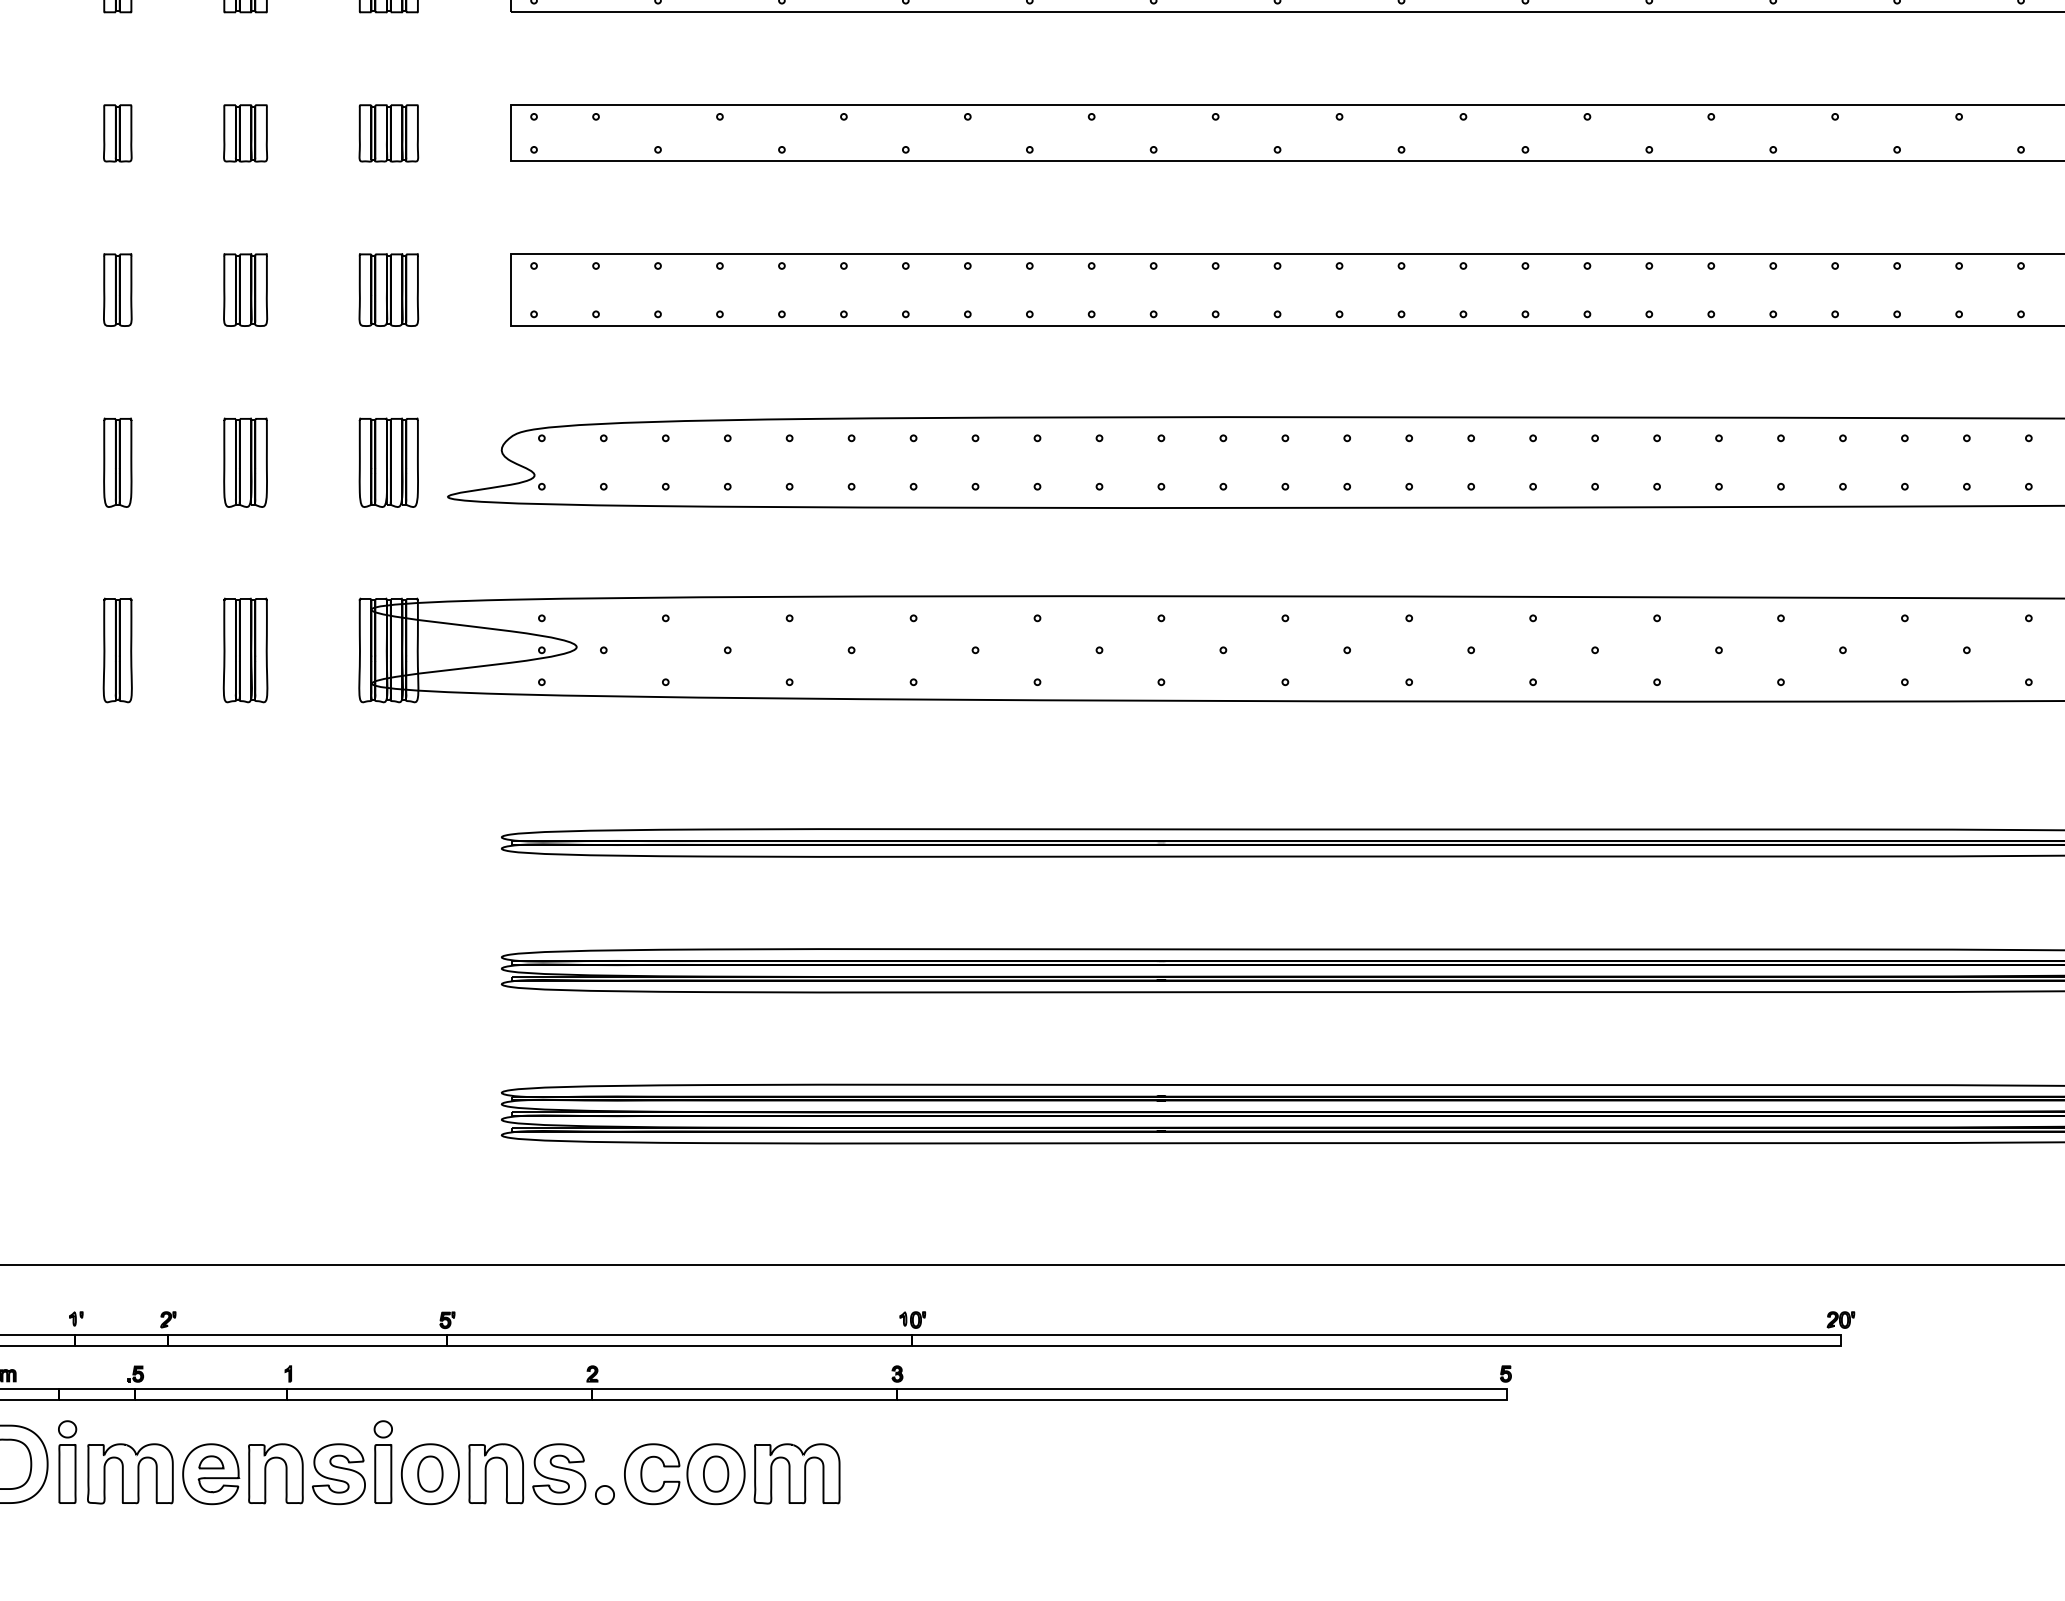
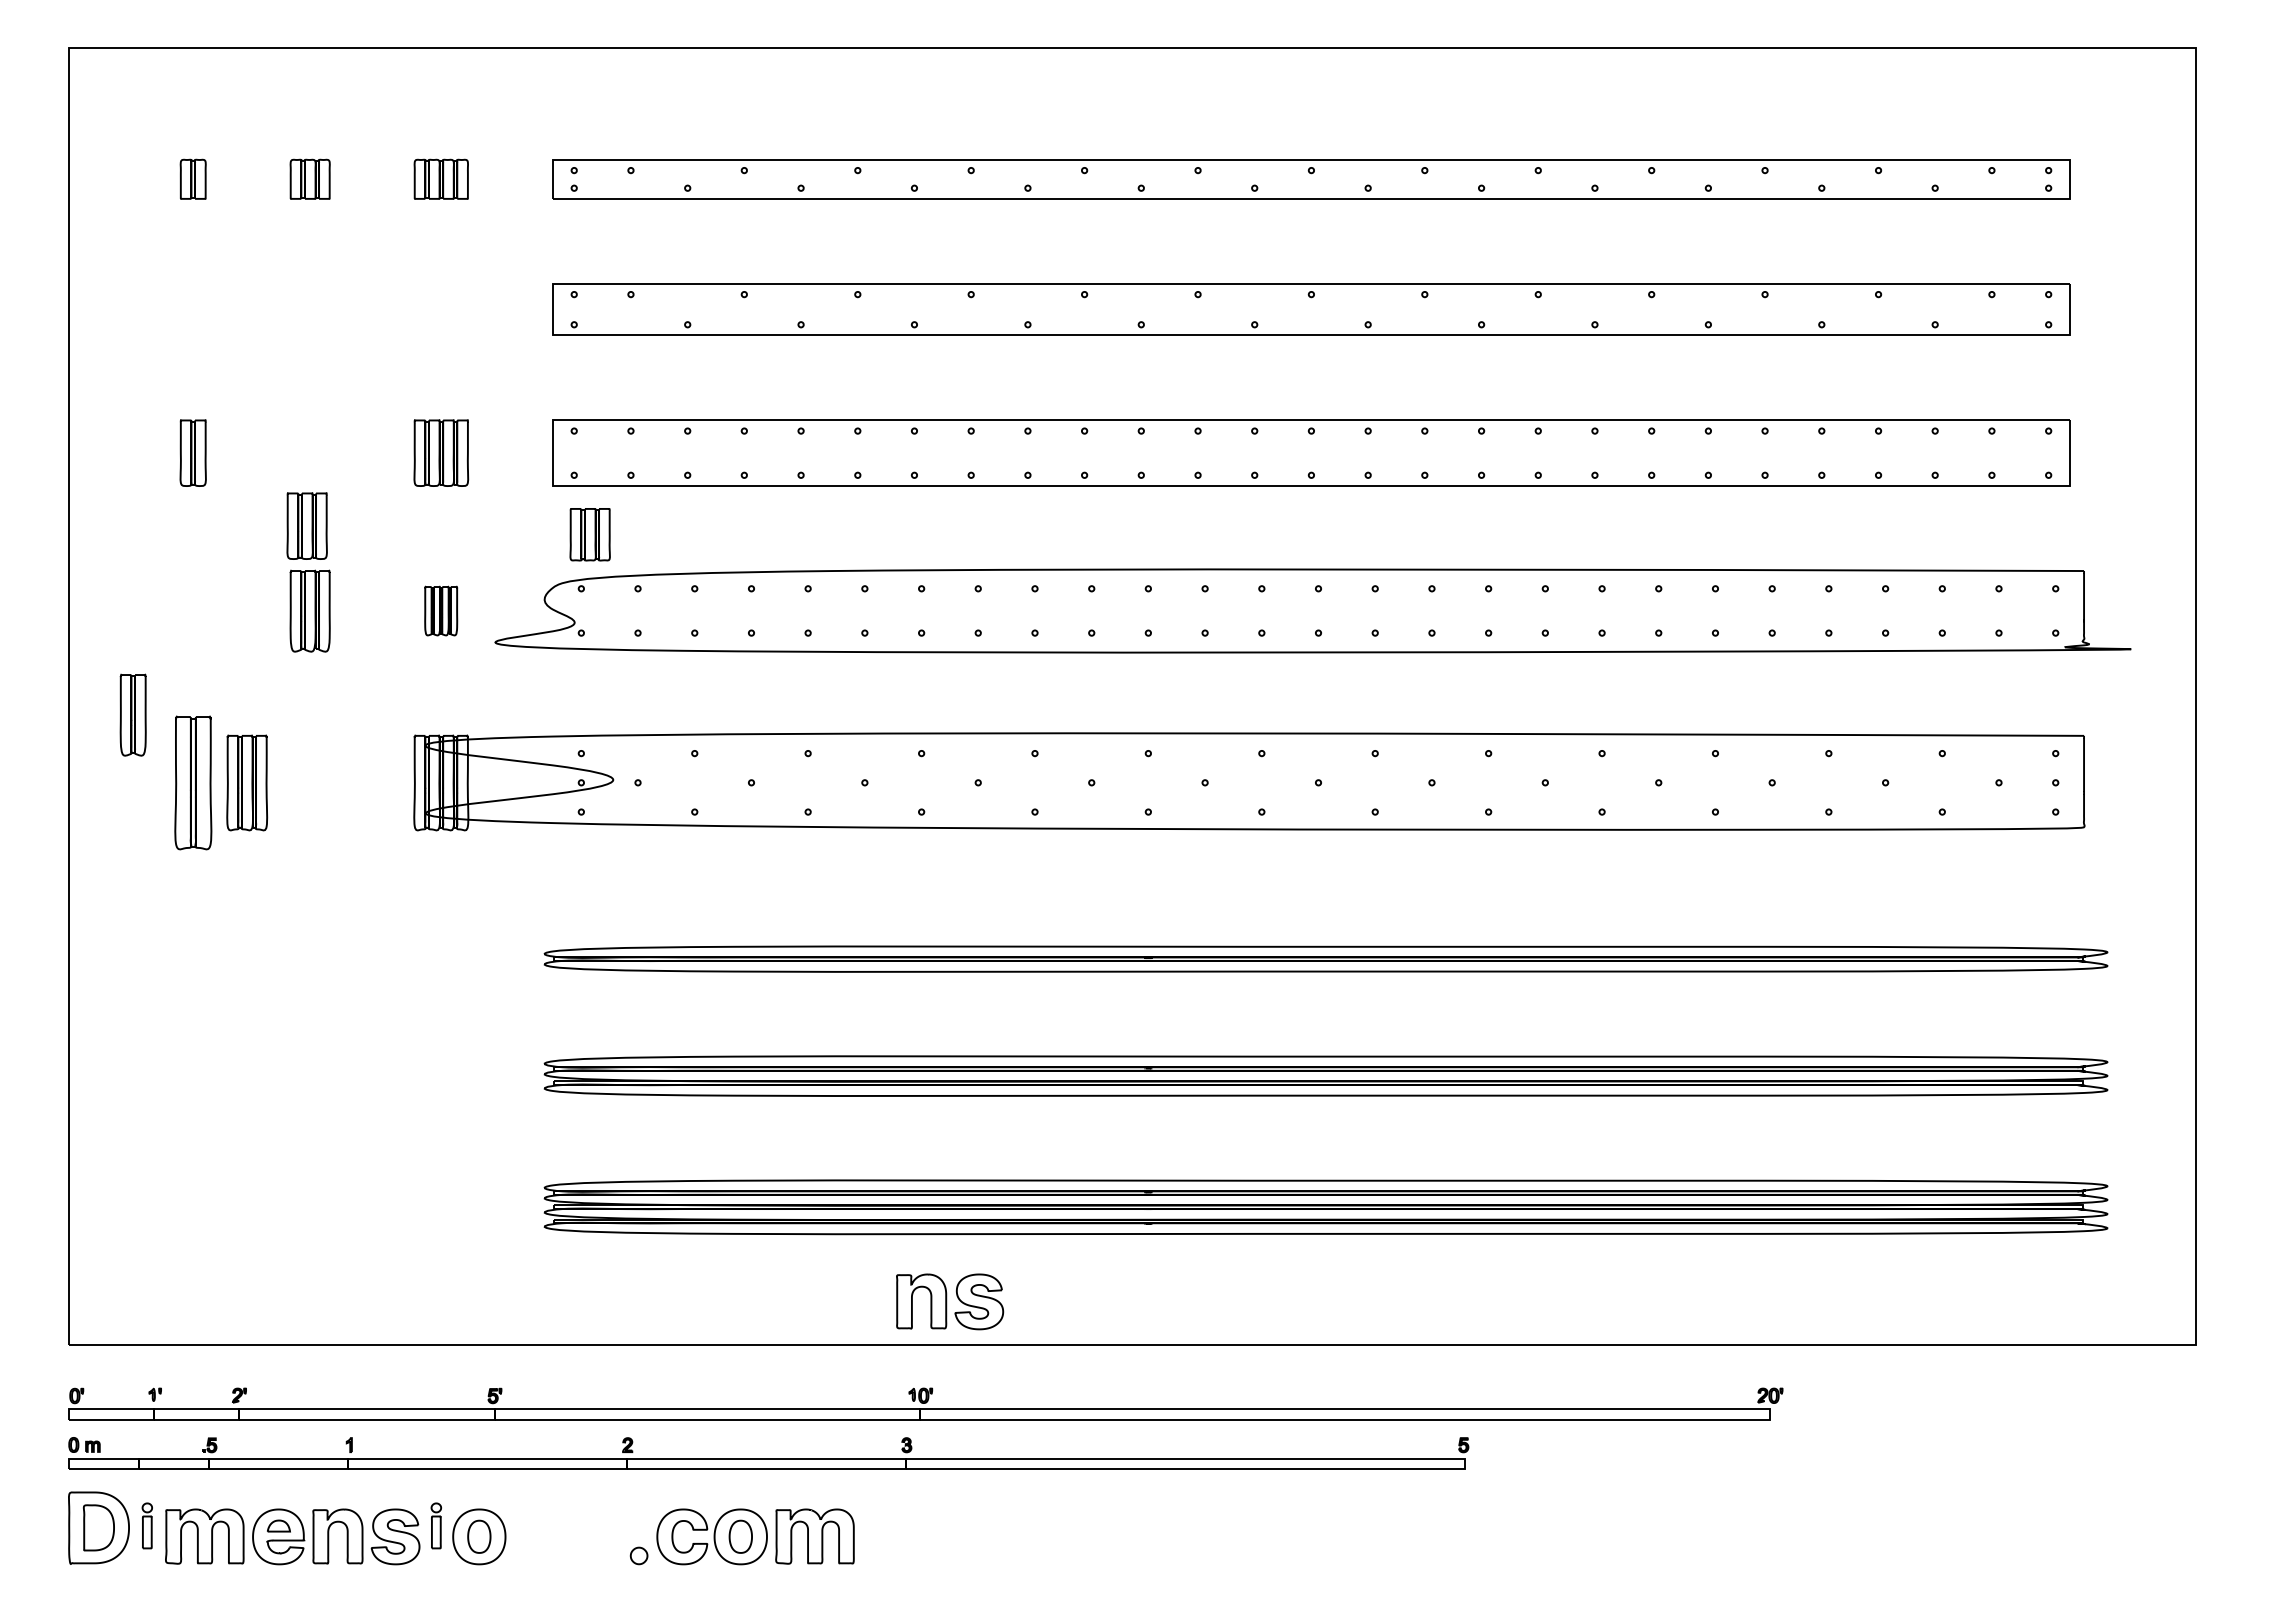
part: (116, 133) -> (192, 309), removed
part: (244, 133) -> (589, 534), moved
part: (389, 133) -> (441, 309), removed
part: (244, 289) -> (306, 525), moved
part: (116, 462) -> (132, 714), moved
part: (387, 462) -> (440, 610), size x0.6
part: (116, 649) -> (192, 782), size x1.4
part: (245, 649) -> (247, 782), moved
part: (67, 1461) -> (147, 1525), size x0.6
part: (383, 1461) -> (436, 1525), size x0.6
part: (527, 1473) -> (950, 1301), moved

